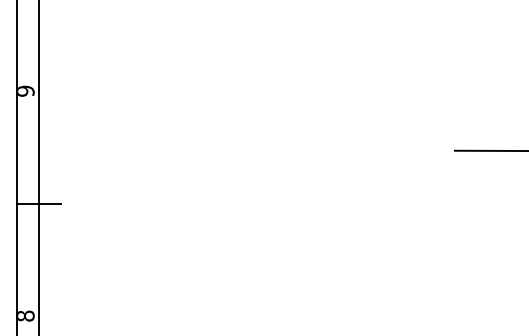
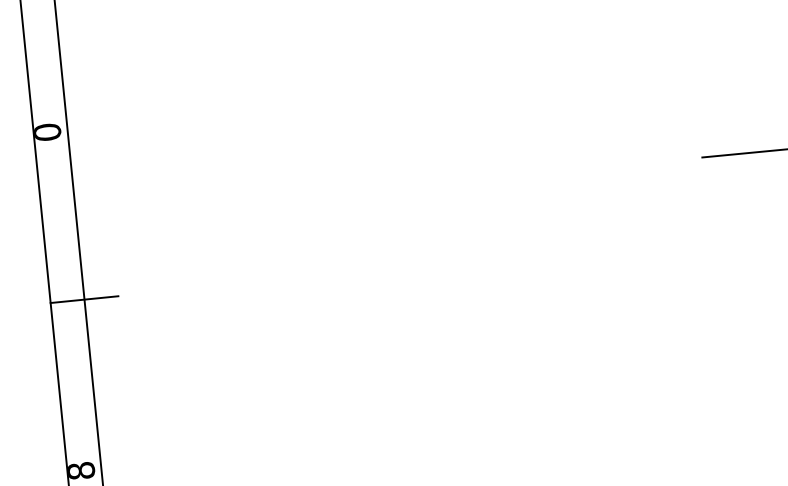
text: (26, 90) -> (48, 131), 9 -> 0

